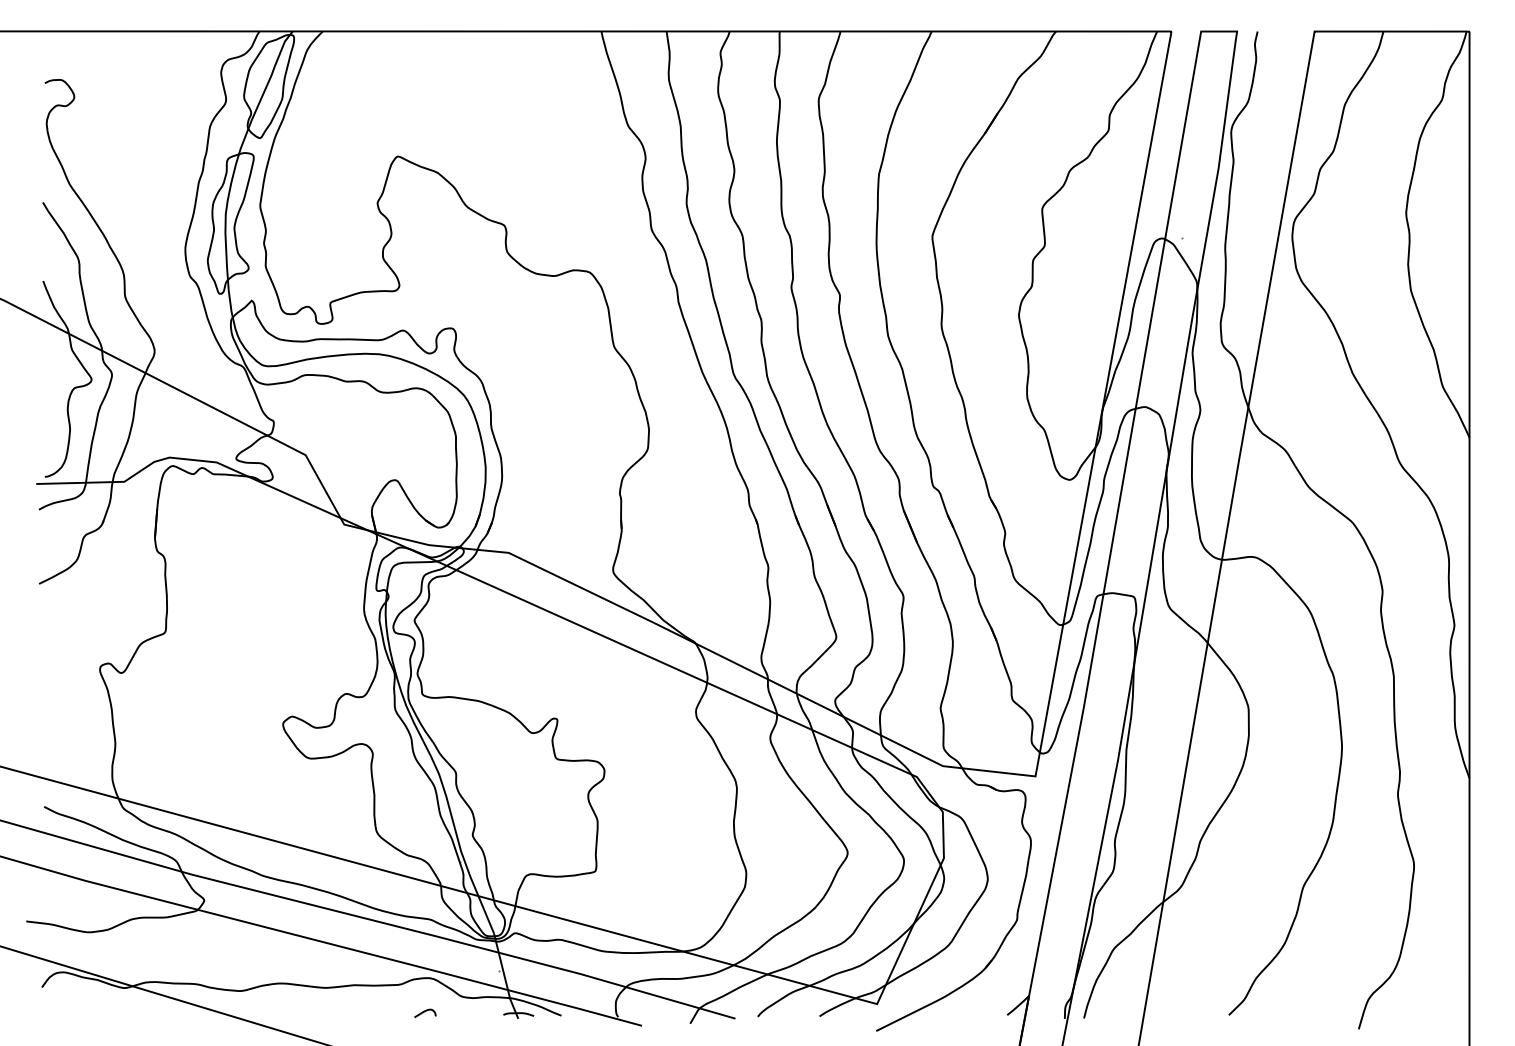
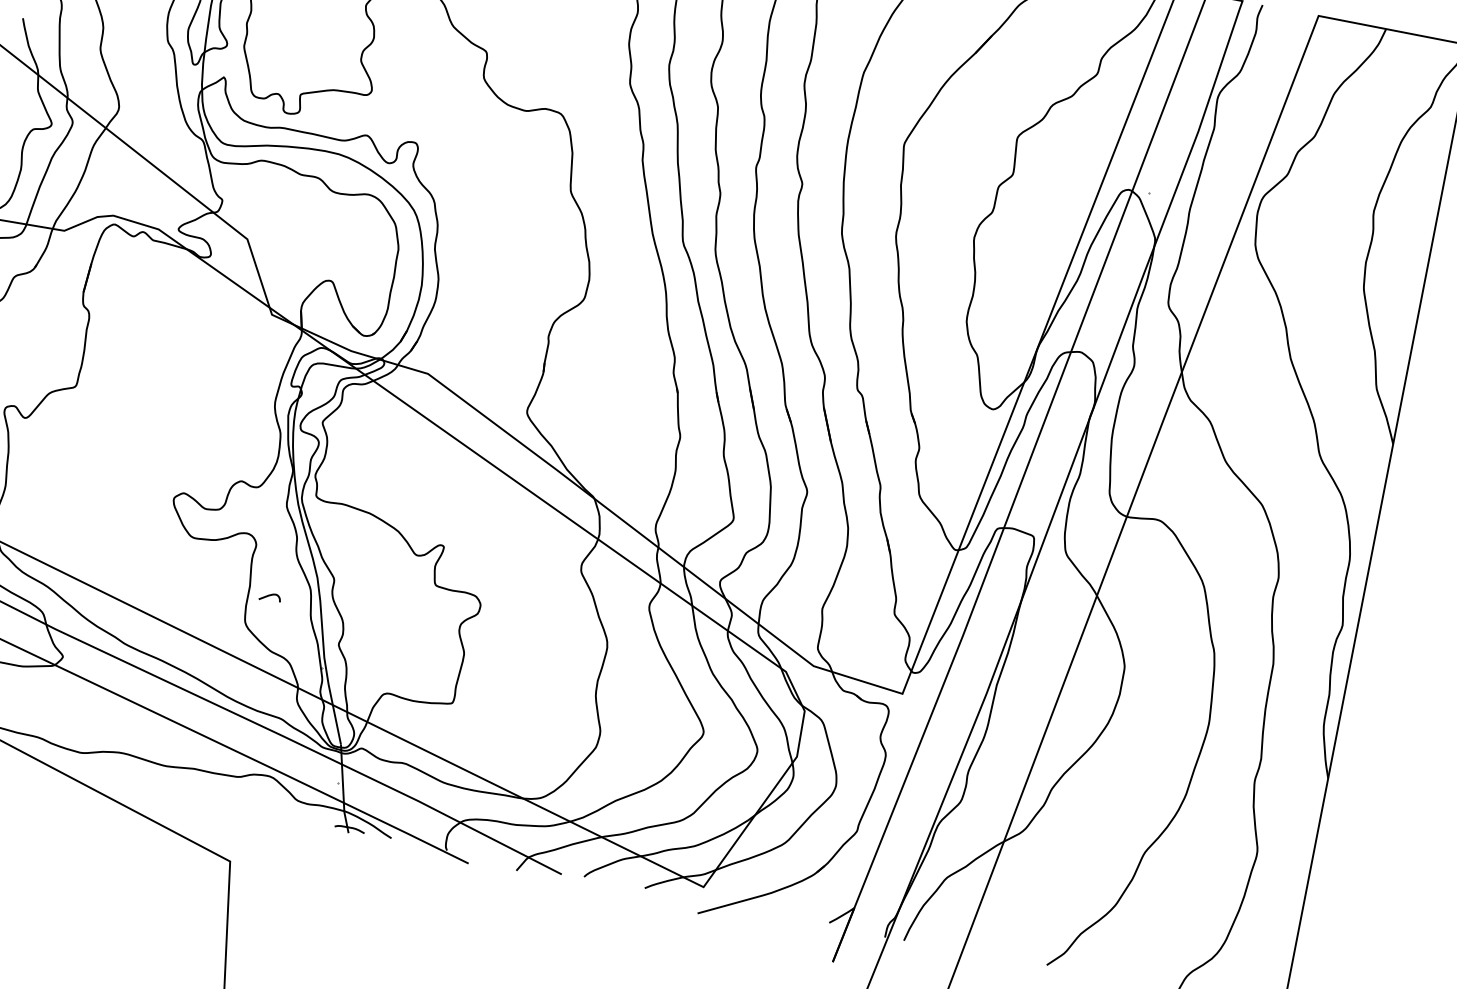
curve: (425, 1011) -> (270, 595), moved

